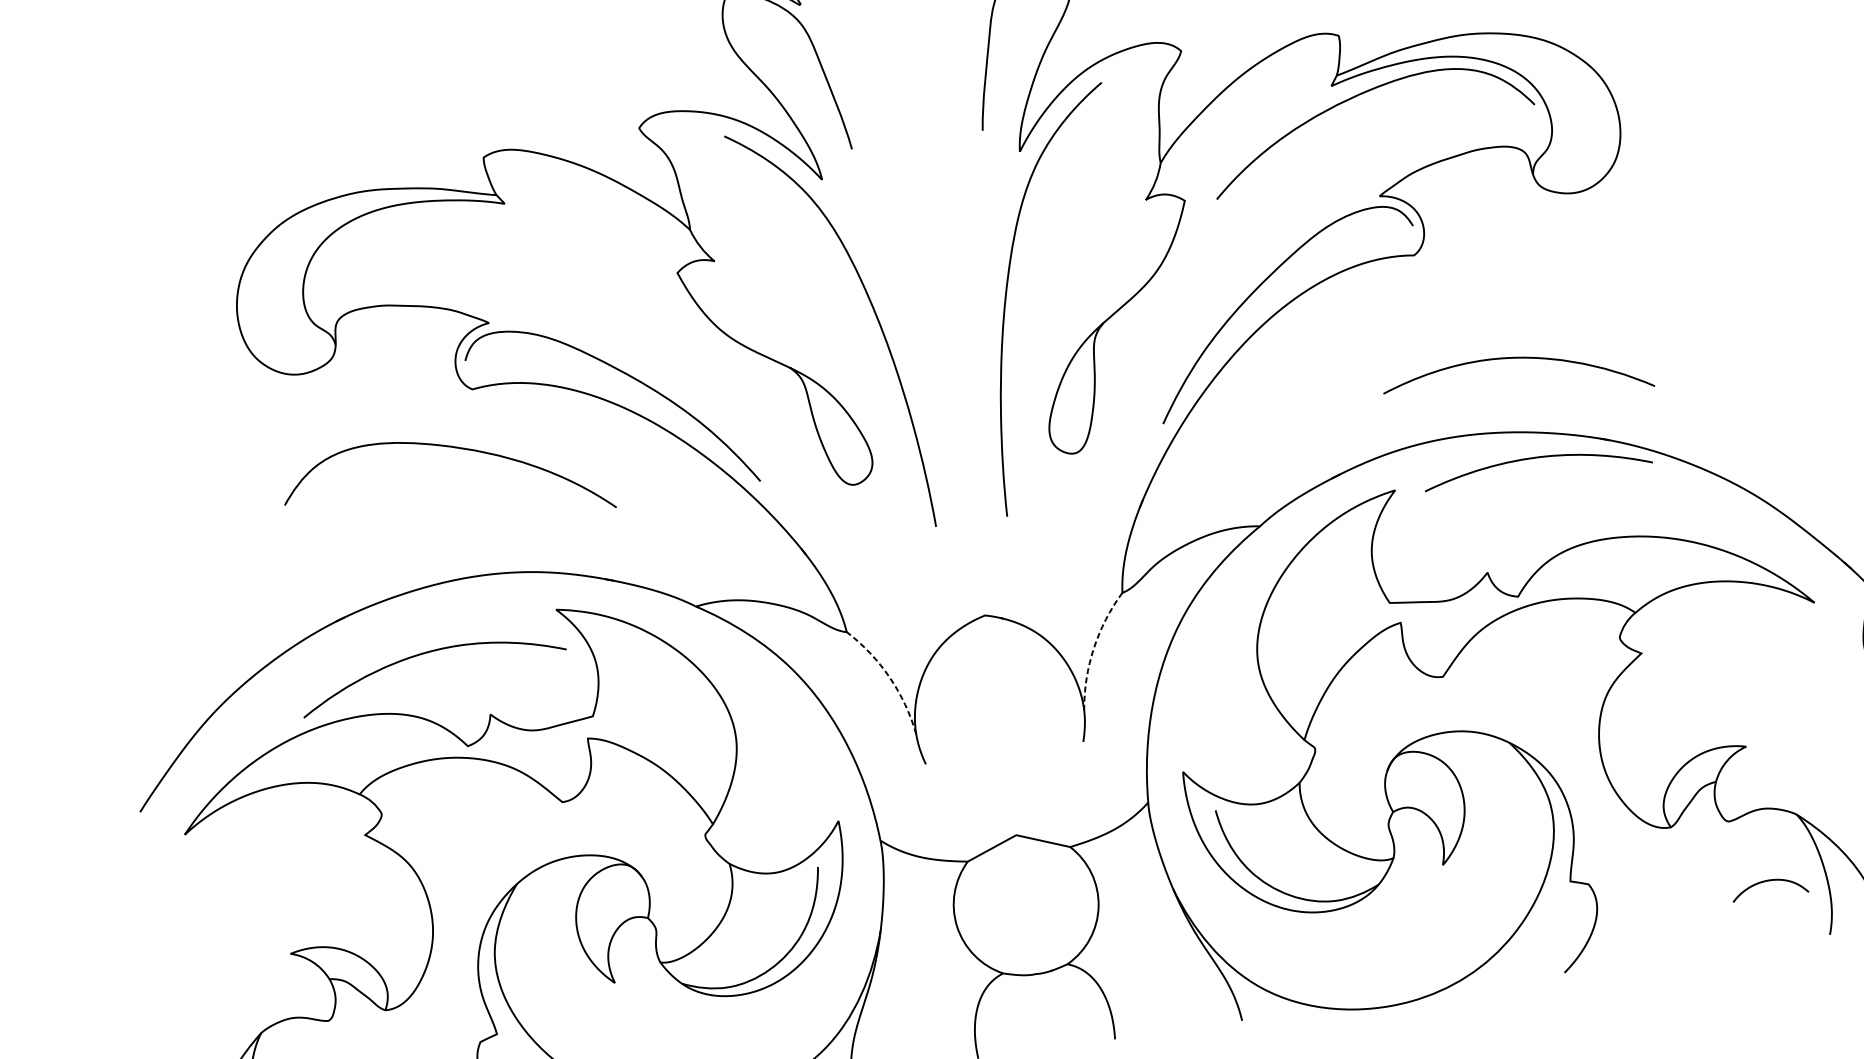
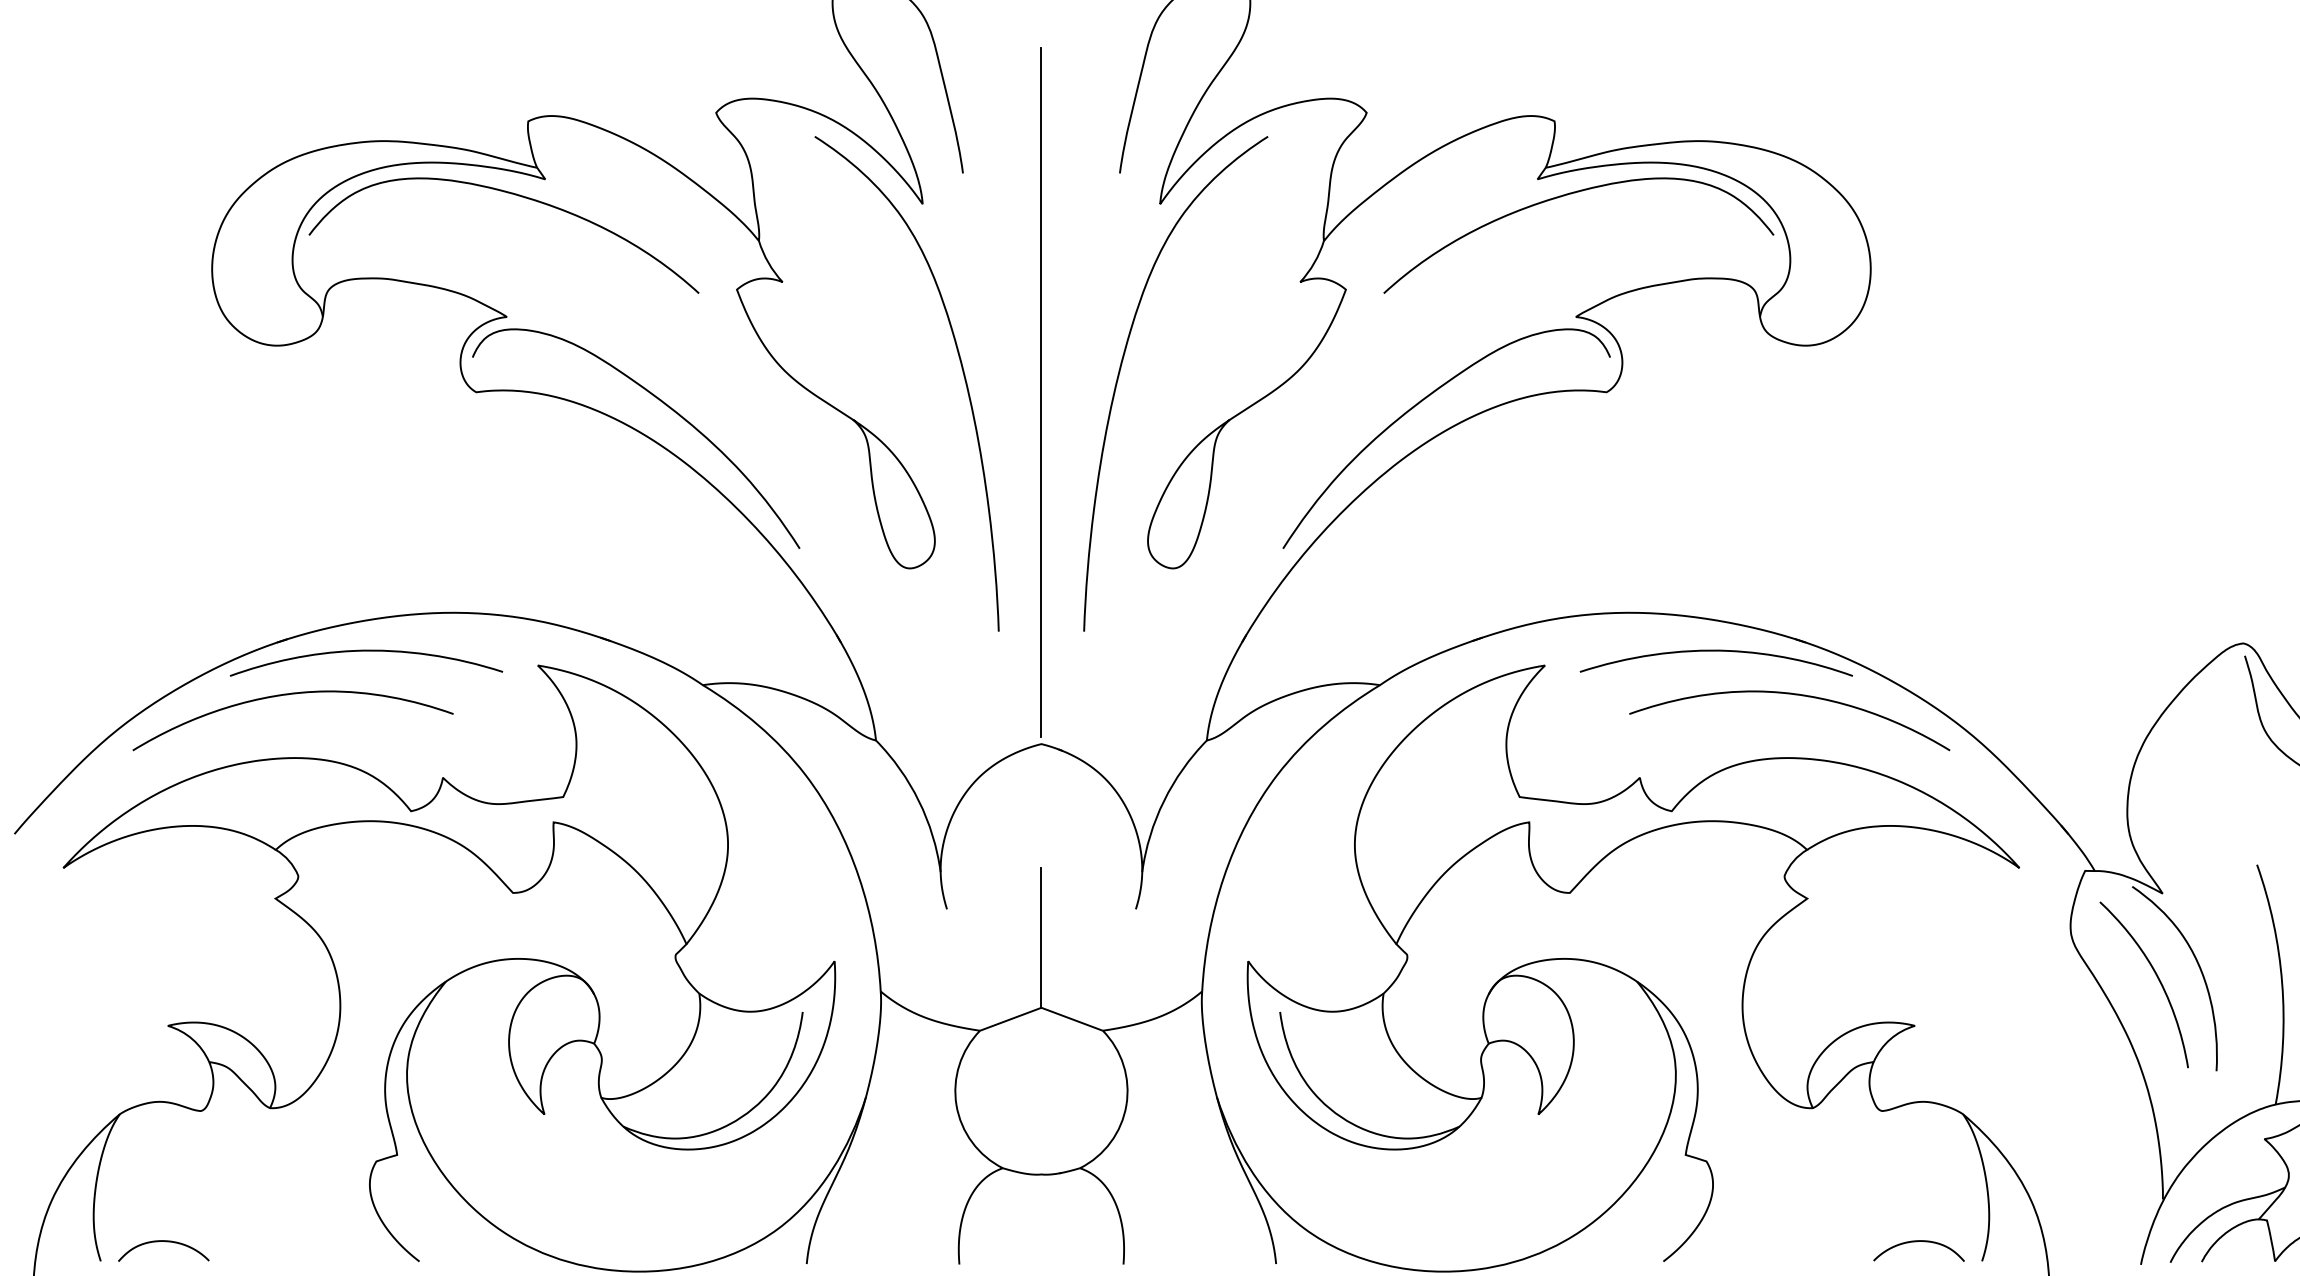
line: (943, 322) -> (1041, 392), added
curve: (1518, 358) -> (1794, 695), moved
curve: (452, 447) -> (515, 195), moved
curve: (411, 618) -> (366, 651), added
arc: (1093, 648) -> (1163, 801), dashed -> solid
curve: (426, 653) -> (288, 695), moved
arc: (889, 677) -> (918, 801), dashed -> solid
line: (1007, 776) -> (1041, 937), added
curve: (1766, 881) -> (1916, 1242), moved

